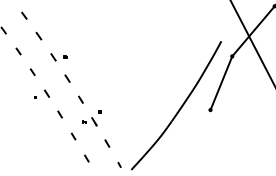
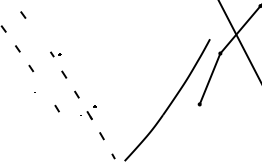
line: (39, 36) -> (37, 34), removed
part: (58, 57) -> (55, 54), size x0.7
line: (46, 93) -> (44, 88), removed
line: (73, 136) -> (69, 129), removed
line: (86, 158) -> (82, 150), removed

